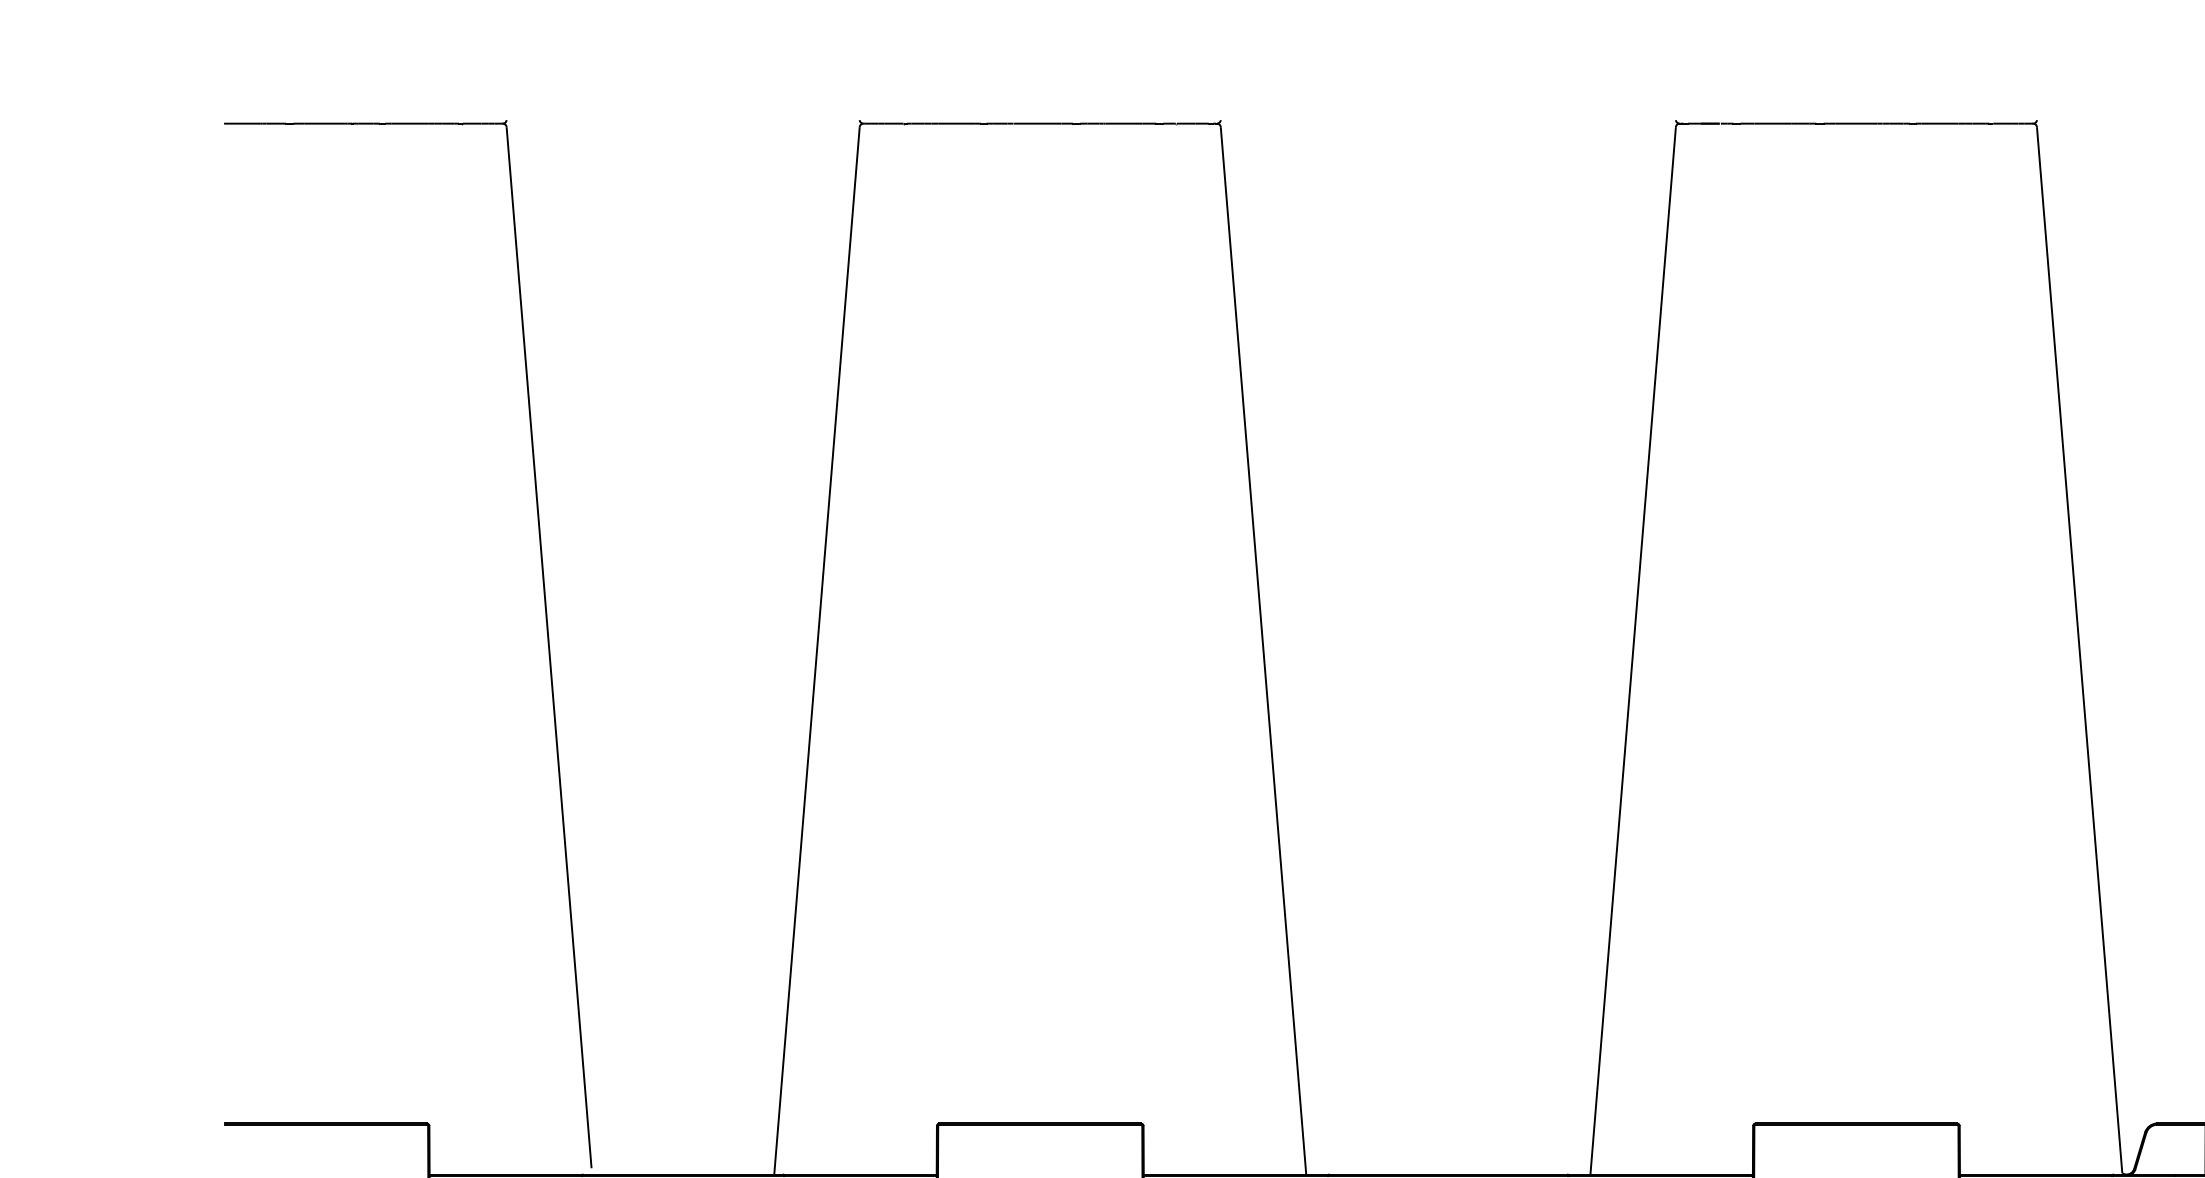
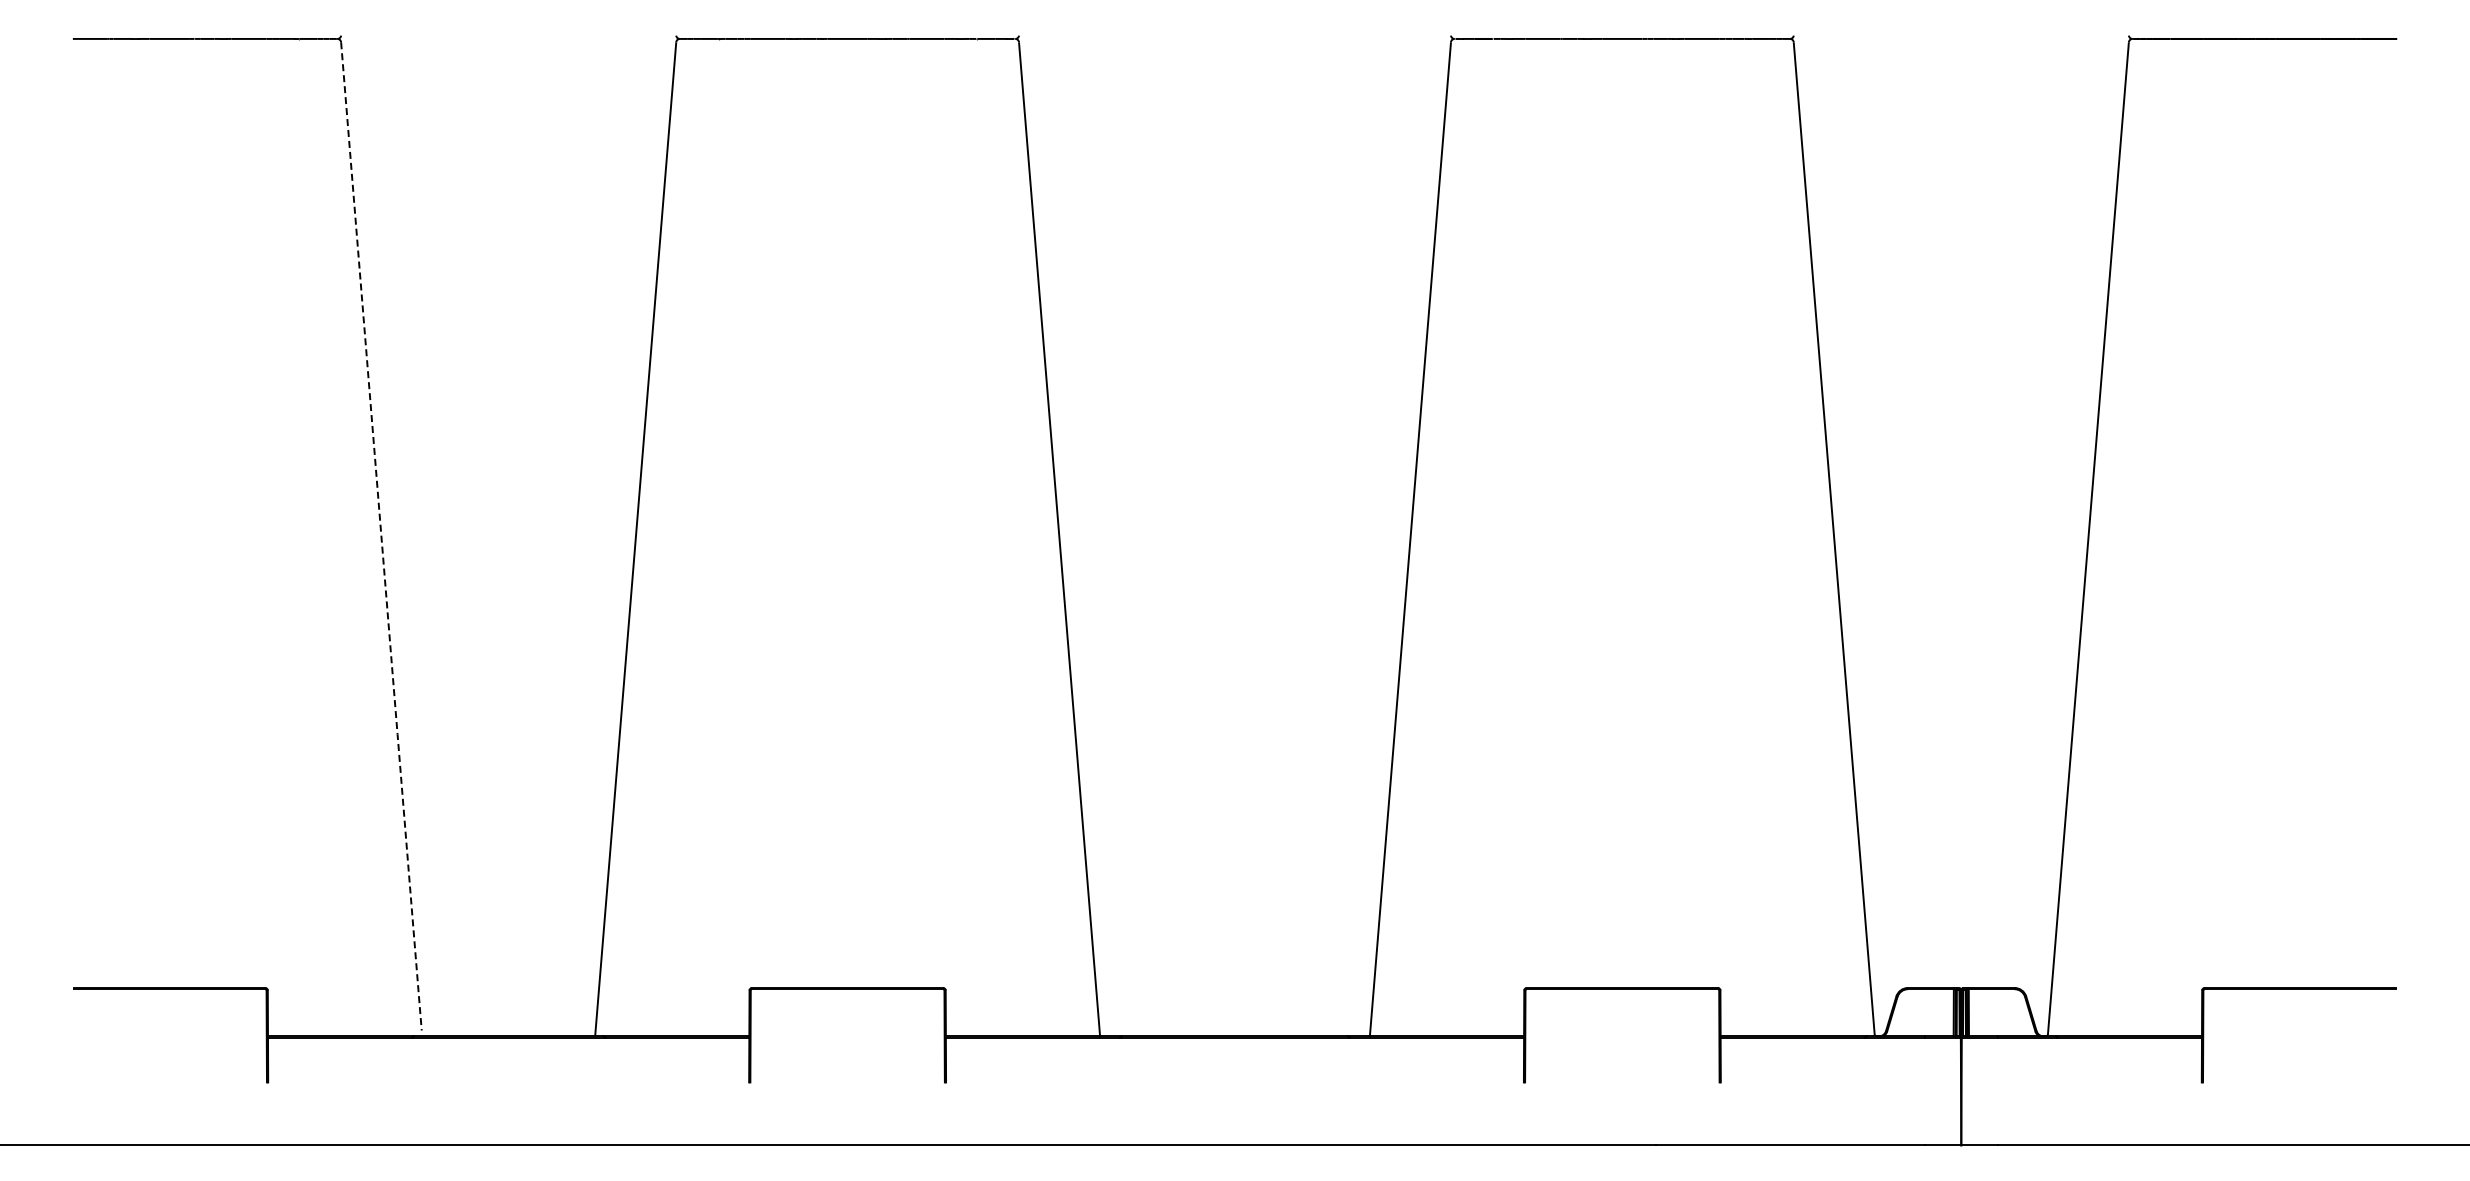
line: (549, 647) -> (381, 536), solid -> dashed

